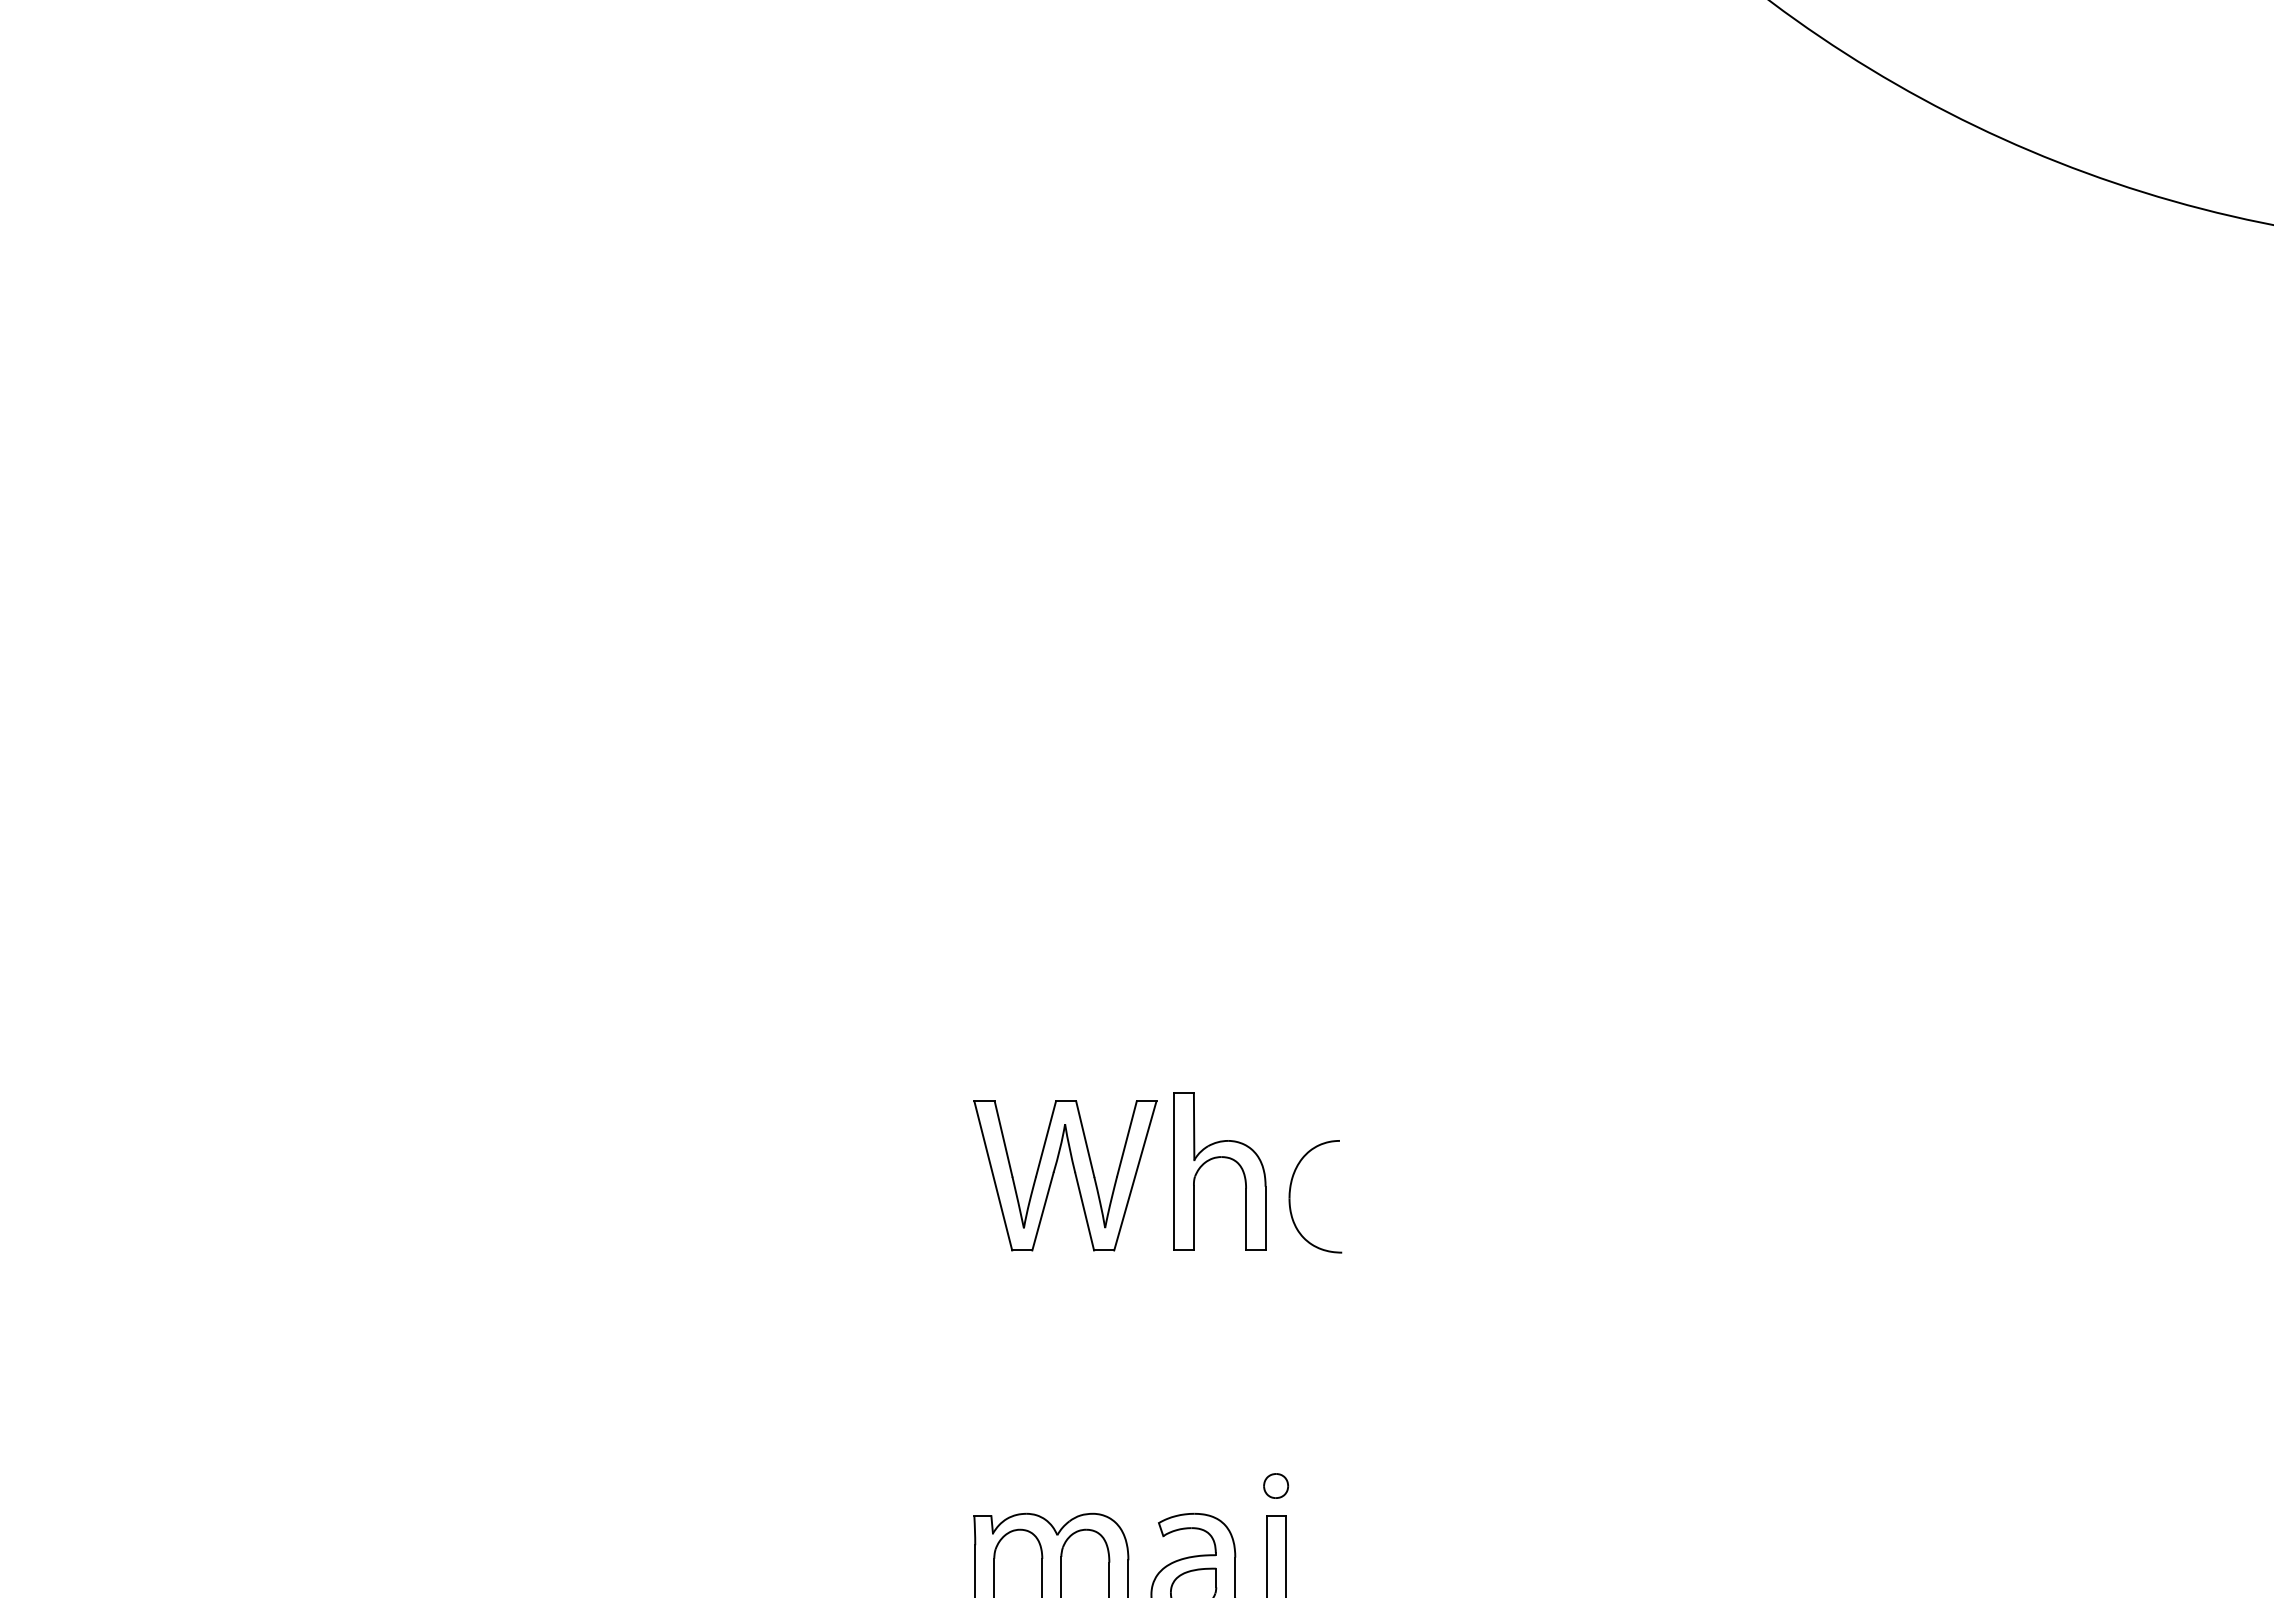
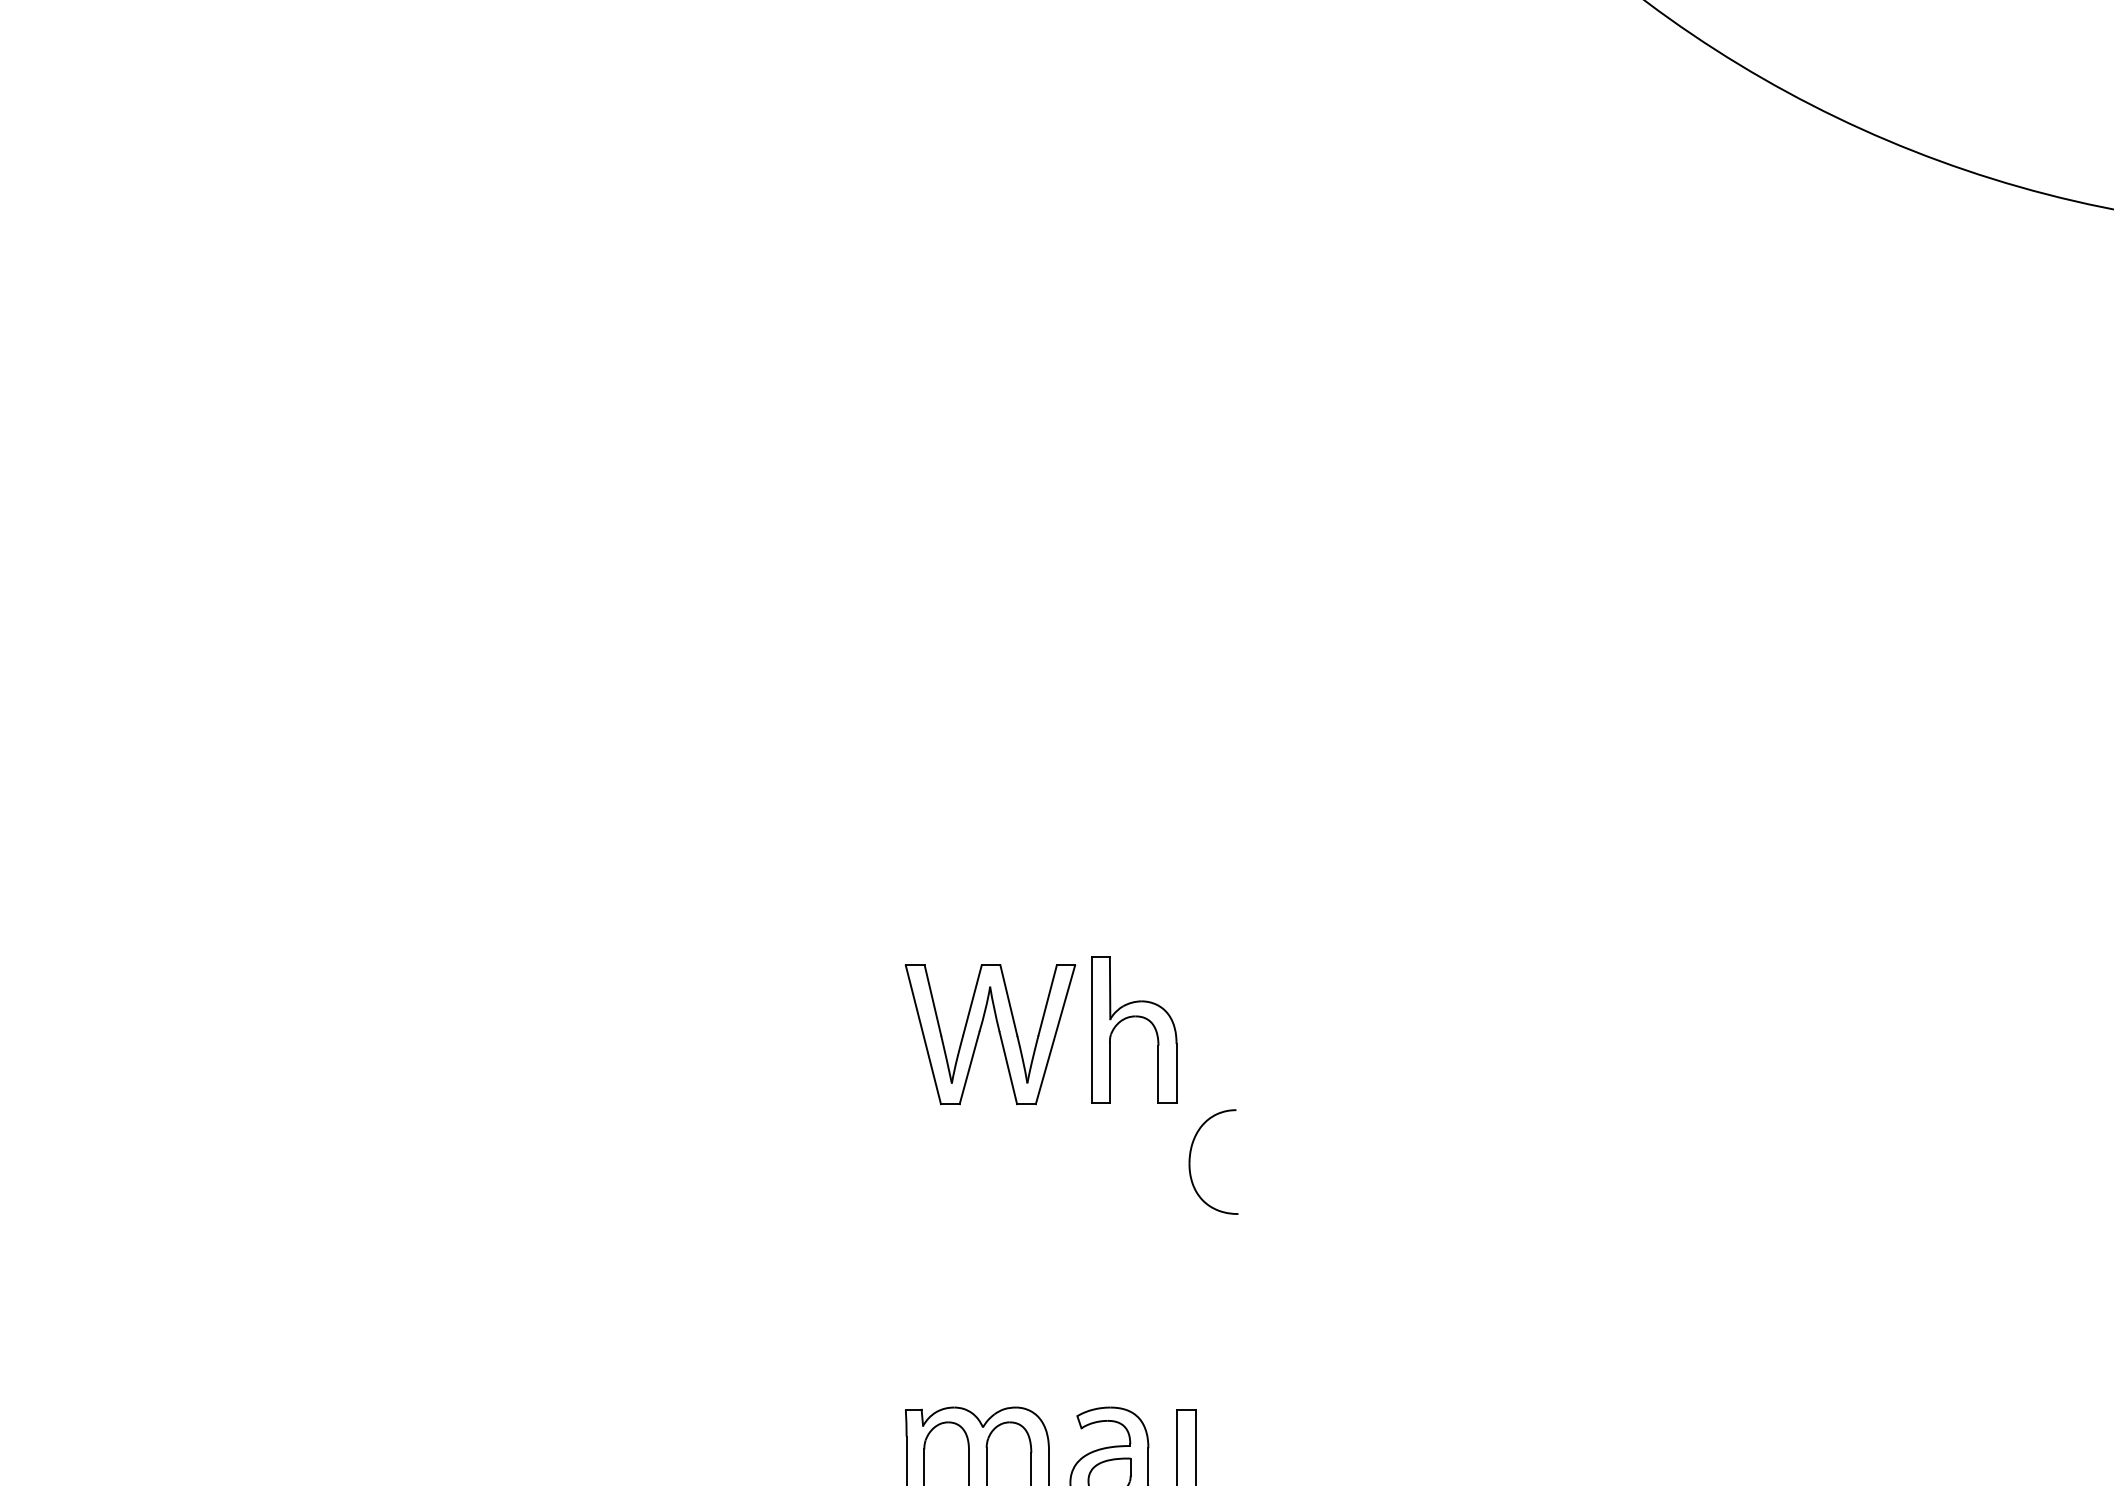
part: (1218, 1158) -> (1132, 1017), moved
part: (1074, 1174) -> (998, 1033), moved
part: (1290, 1196) -> (1190, 1161), moved
part: (1276, 1485) -> (1186, 1381), removed

